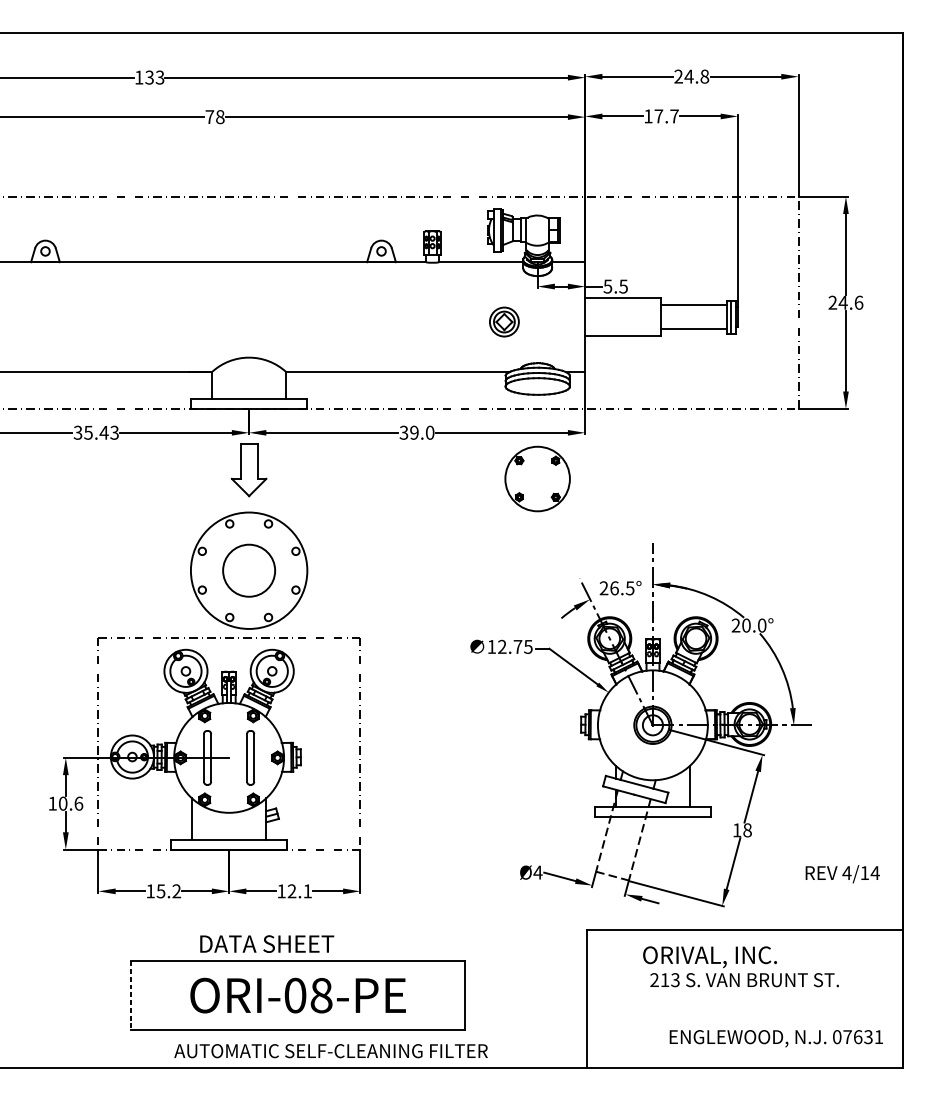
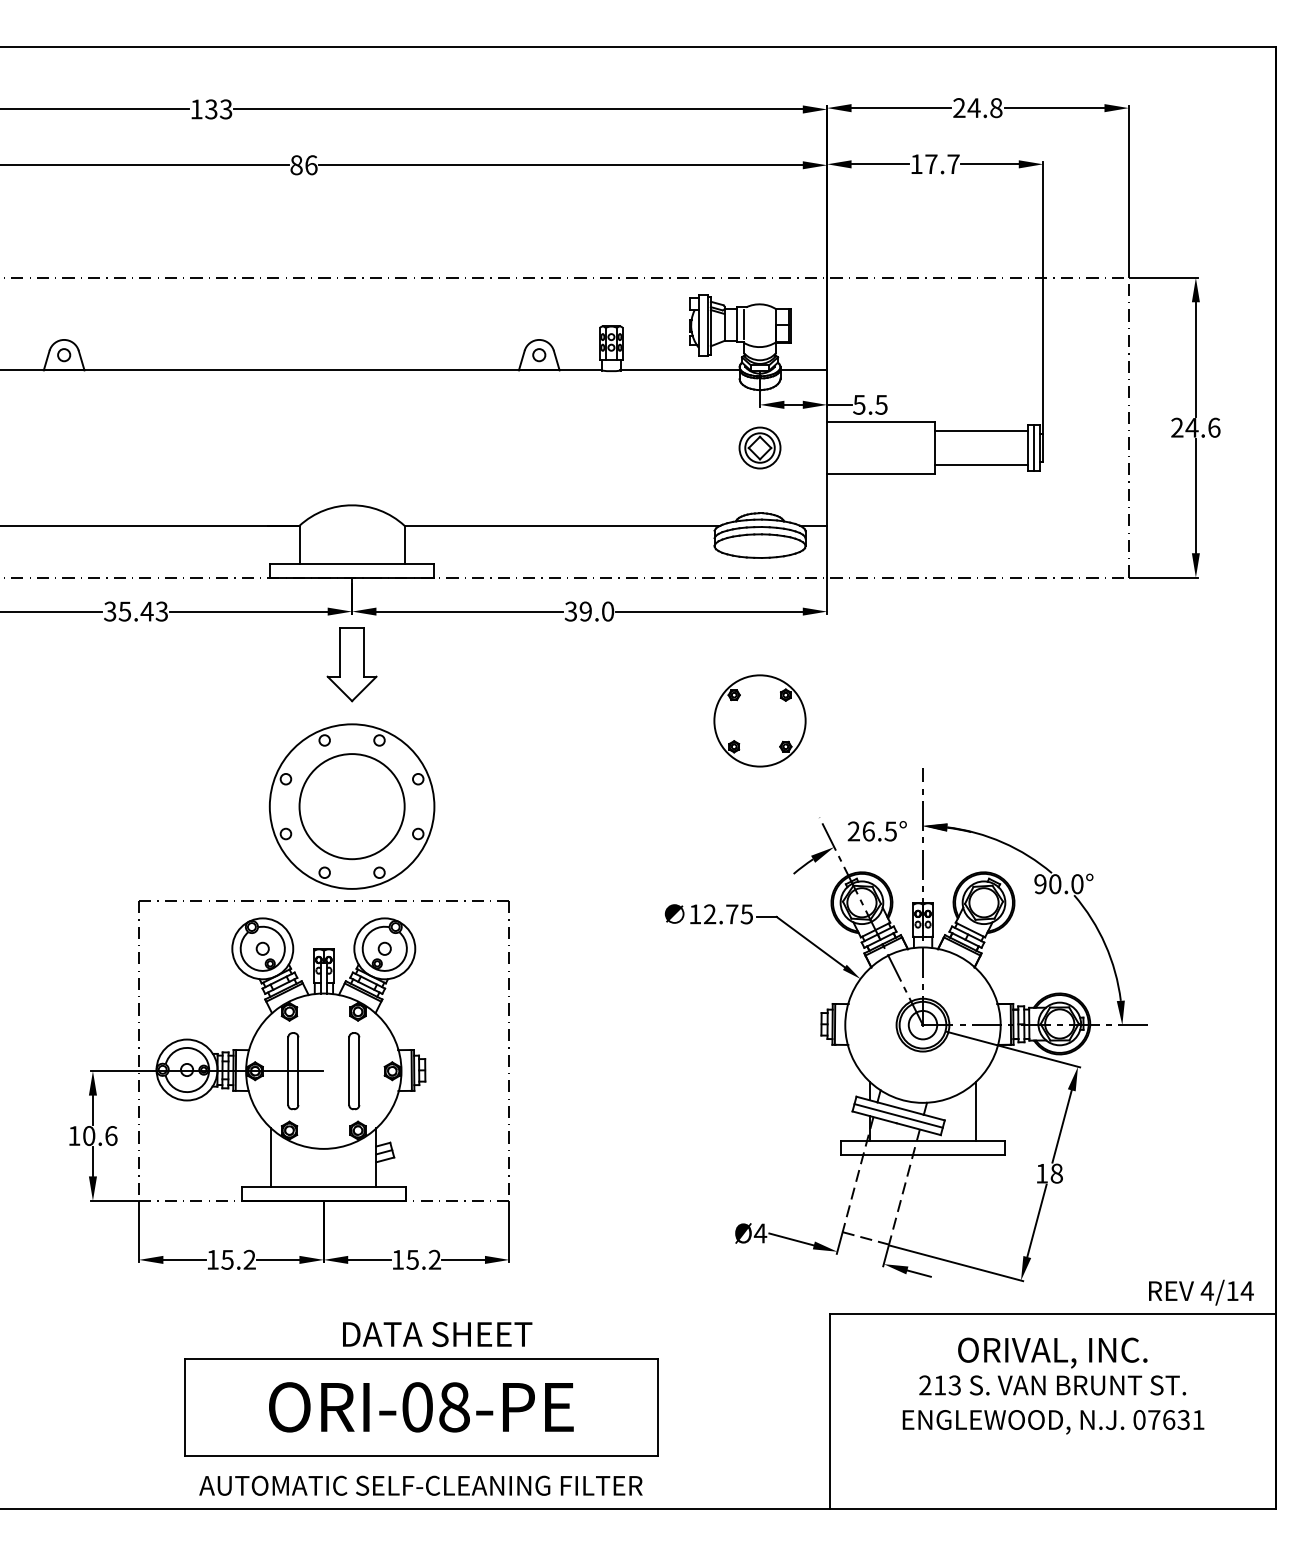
text: (214, 117) -> (303, 165), 78 -> 86
part: (504, 321) -> (759, 447), moved
part: (537, 478) -> (759, 720), moved
circle: (248, 570) -> (351, 806), size x1.43
text: (736, 625) -> (1040, 884), 20.0° -> 90.0°
line: (635, 789) -> (898, 1115), added
text: (842, 874) -> (1201, 1292), moved
text: (299, 891) -> (423, 1259), 12.1 -> 15.2
text: (267, 944) -> (437, 1334), moved
text: (709, 956) -> (1052, 1352), moved
line: (131, 995) -> (185, 1407), dashed -> solid
text: (776, 1038) -> (1053, 1422), moved
text: (330, 1050) -> (420, 1485), moved

